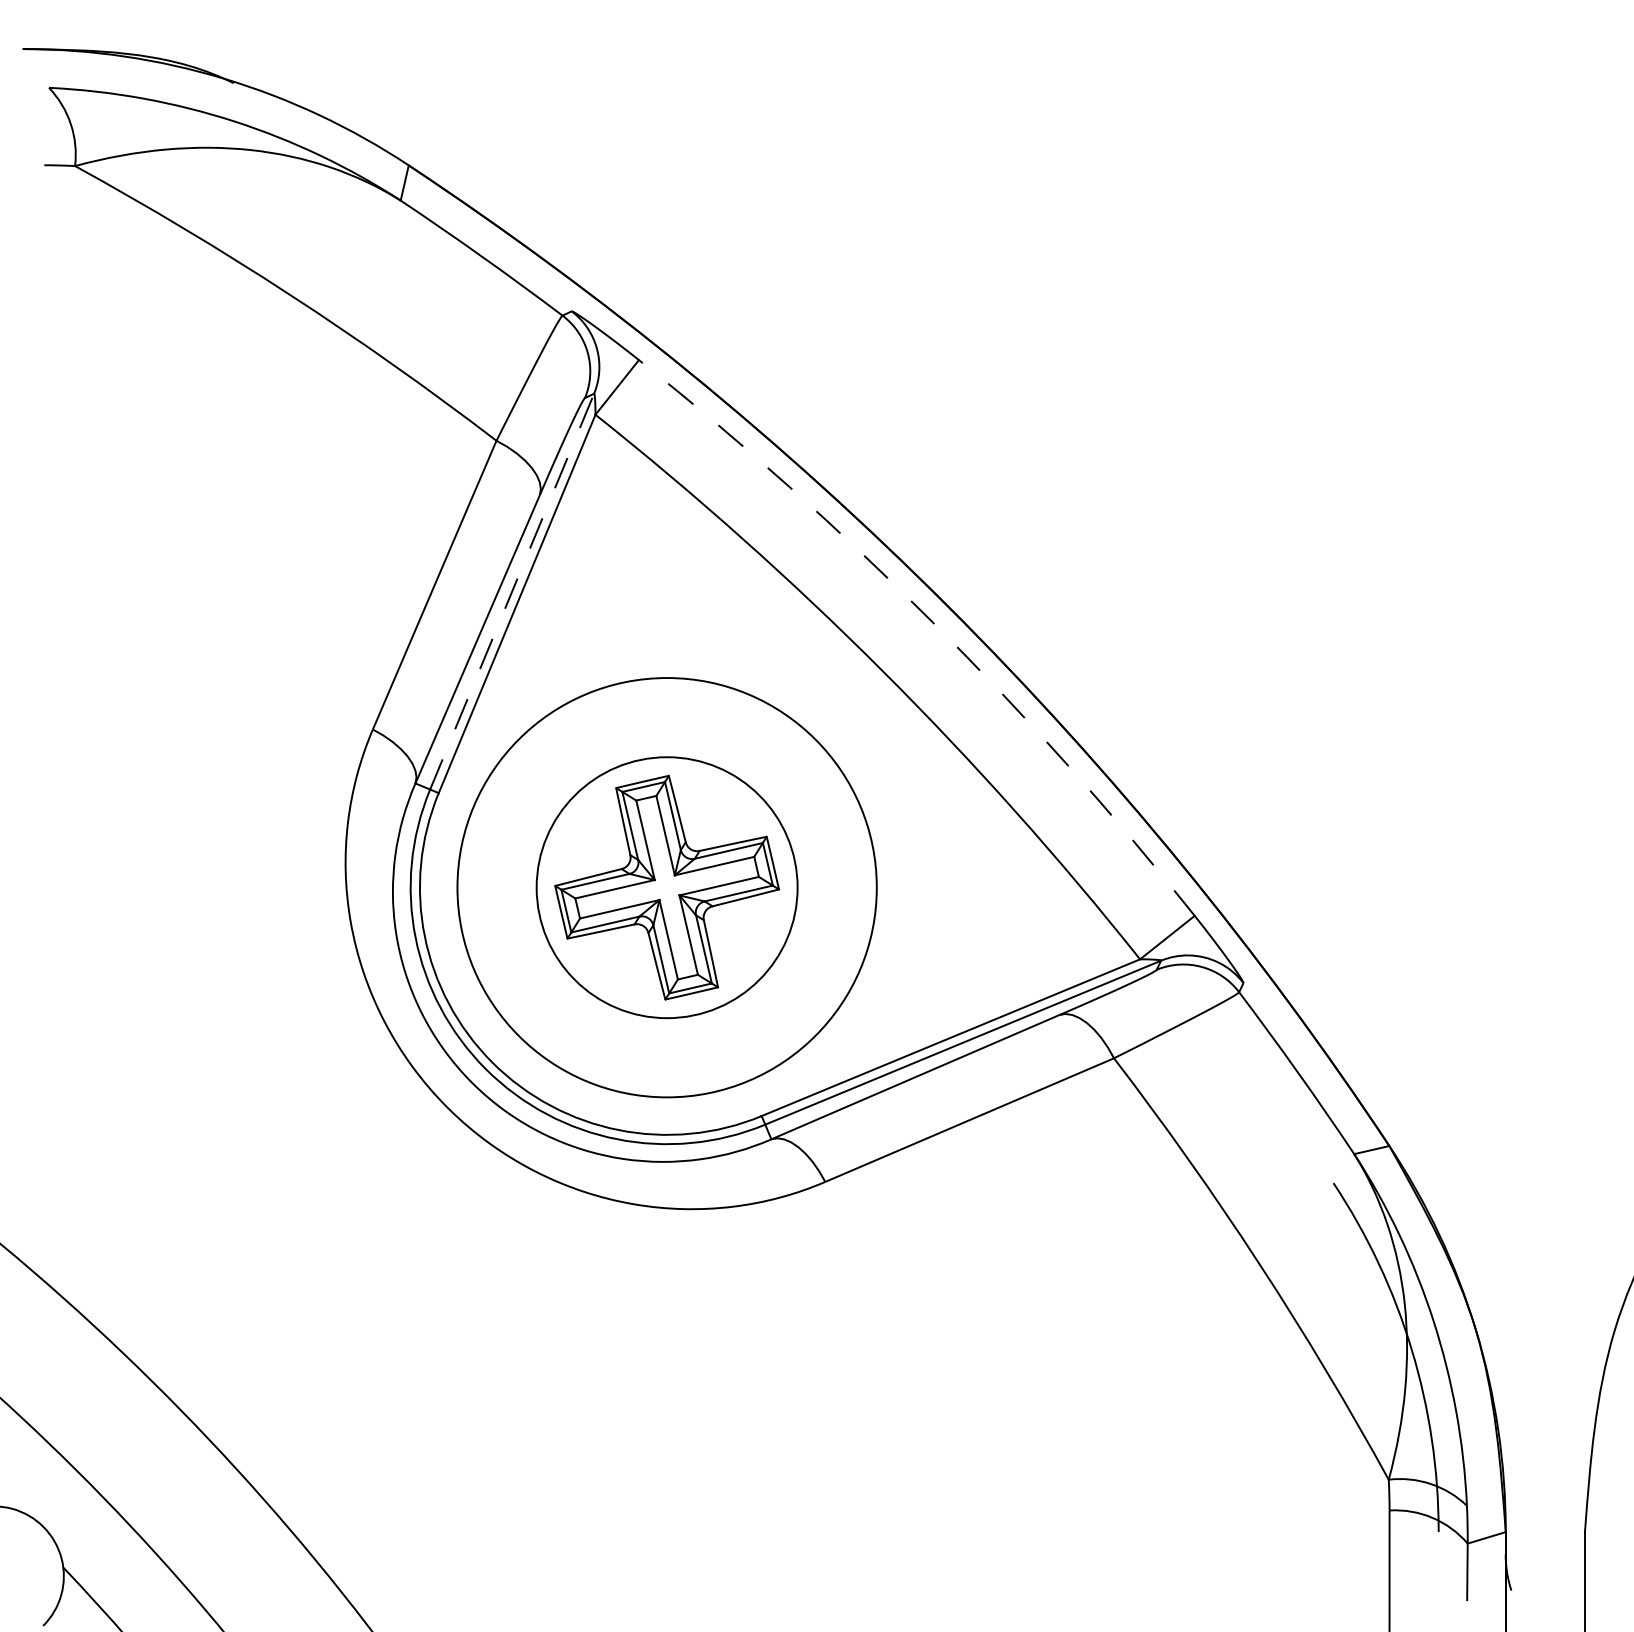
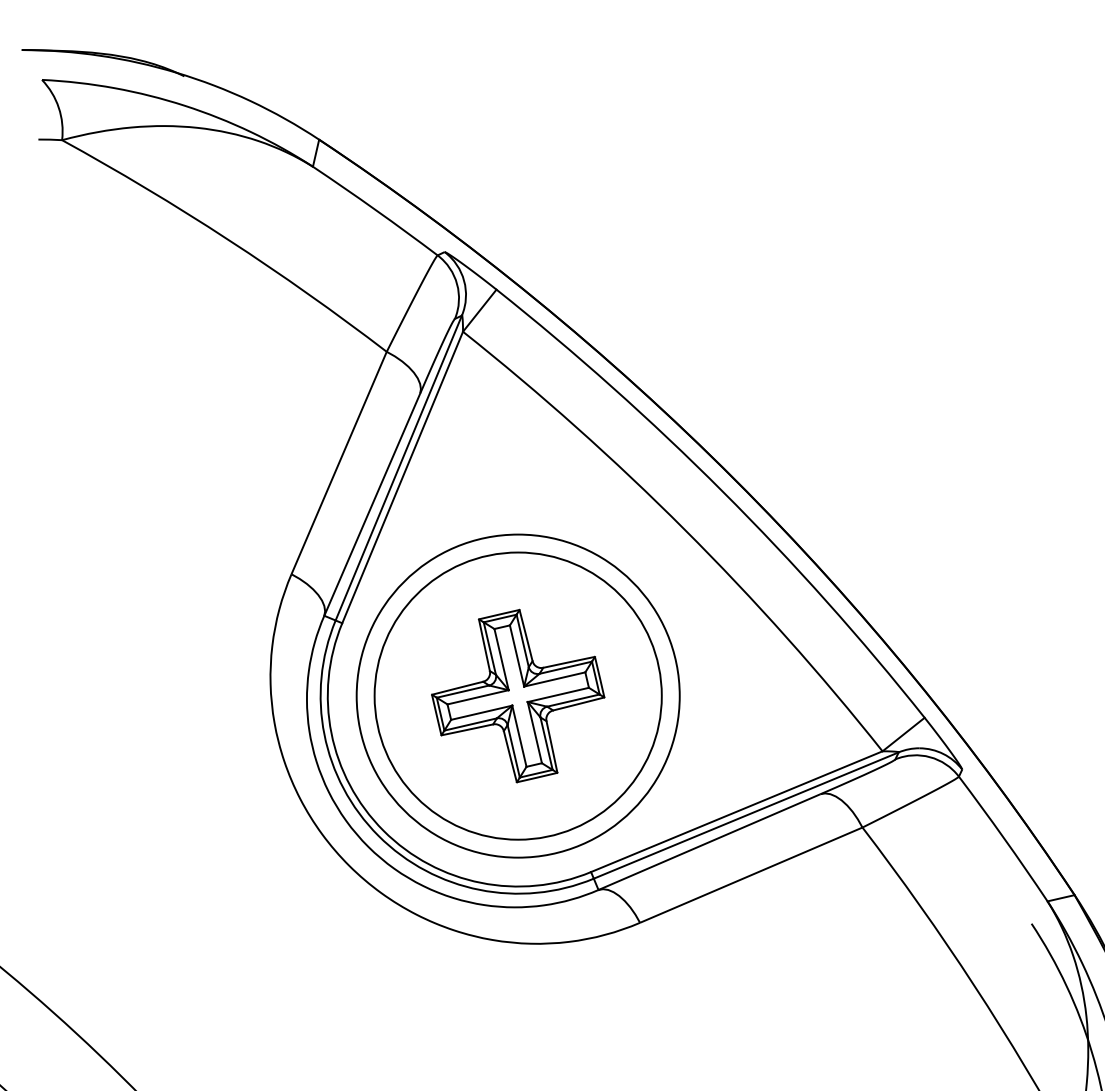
line: (512, 591) -> (399, 467), dashed -> solid
arc: (932, 622) -> (722, 491), dashed -> solid
circle: (666, 887) -> (517, 695), size x1.43

